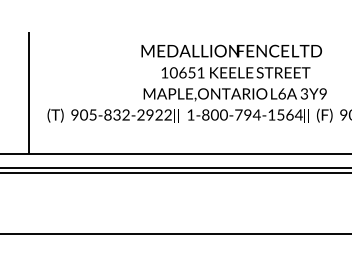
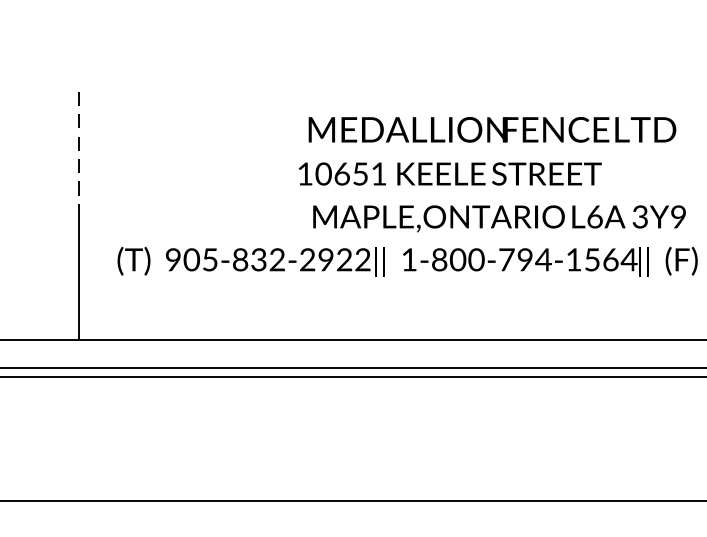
line: (28, 63) -> (78, 154), solid -> dashed
text: (235, 72) -> (449, 173), moved

